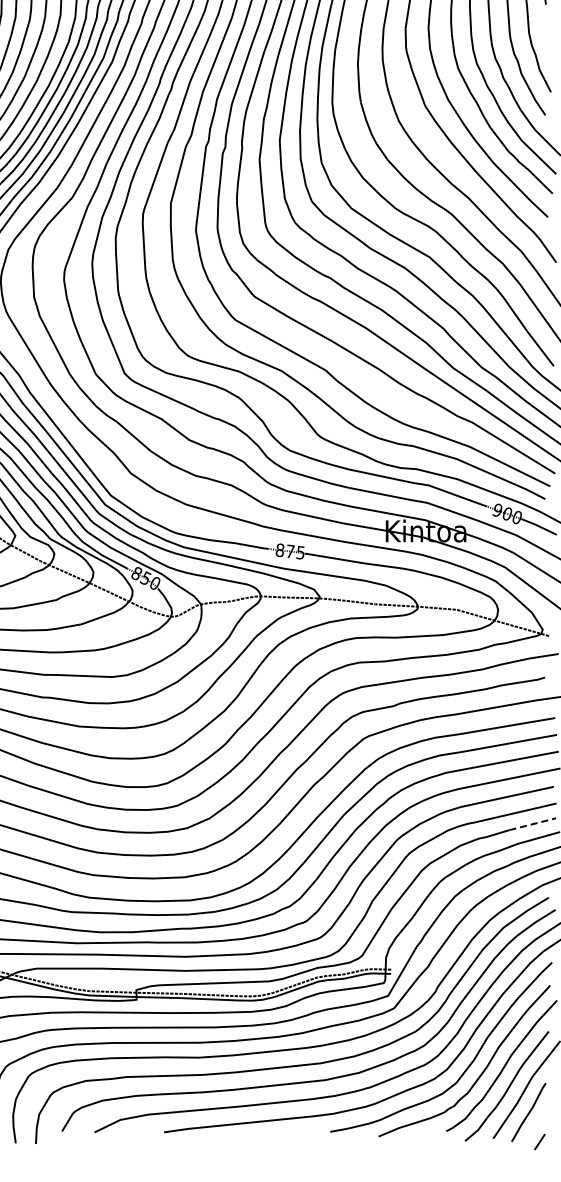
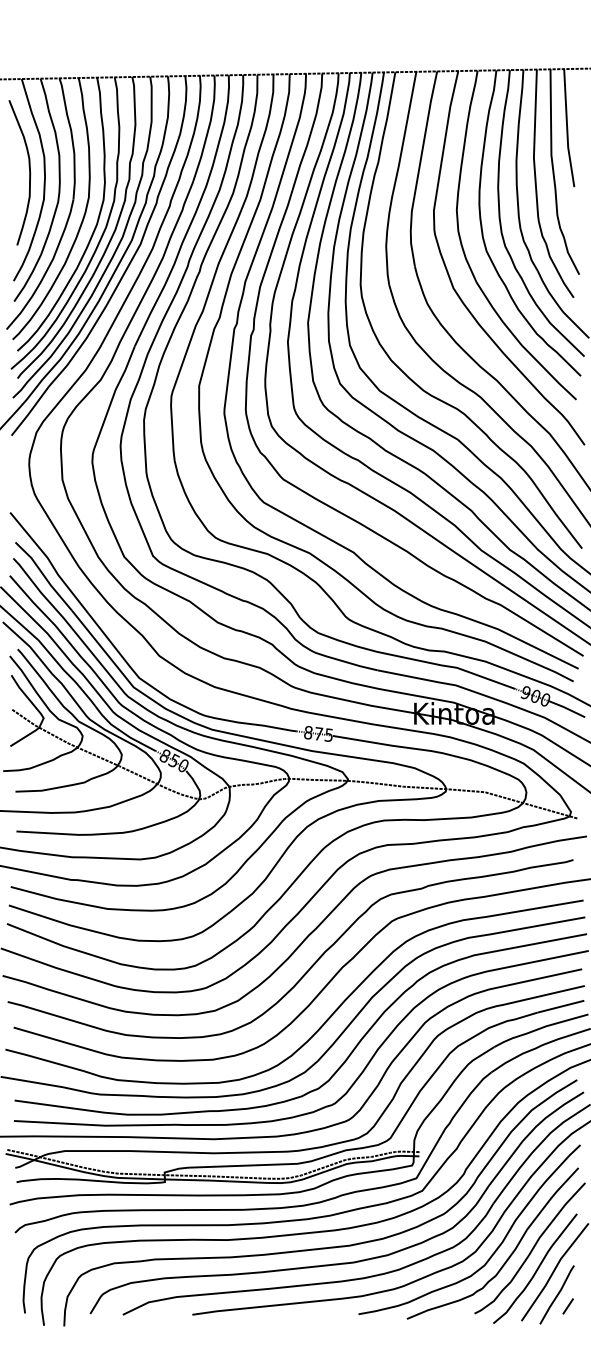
line: (533, 824) -> (561, 1006), dashed -> solid
line: (539, 1142) -> (567, 1306), moved

